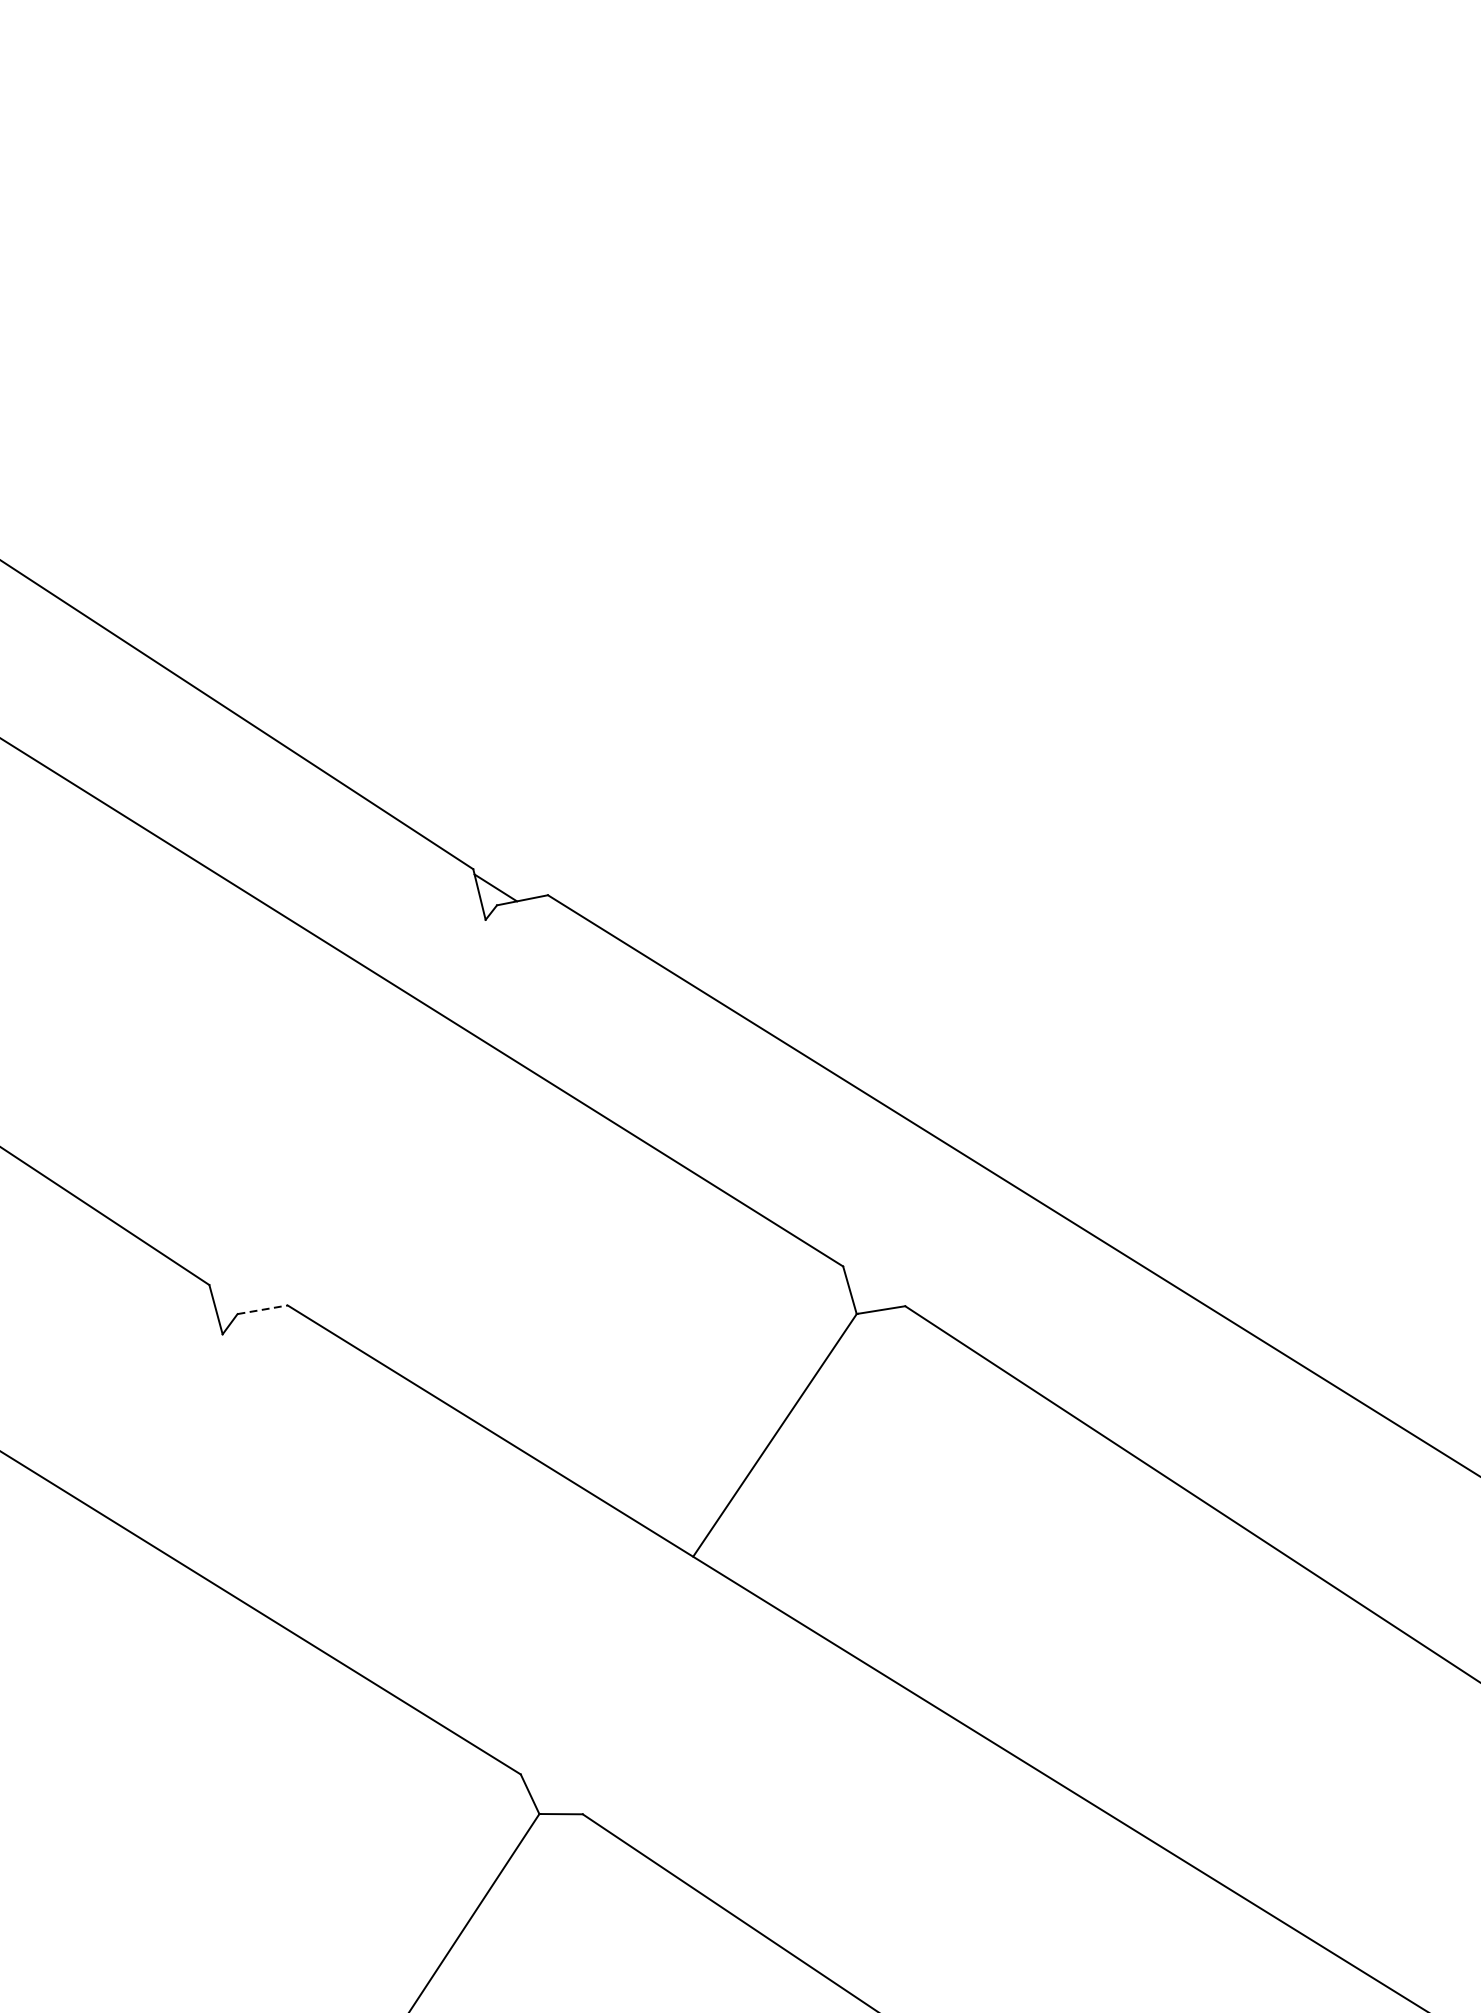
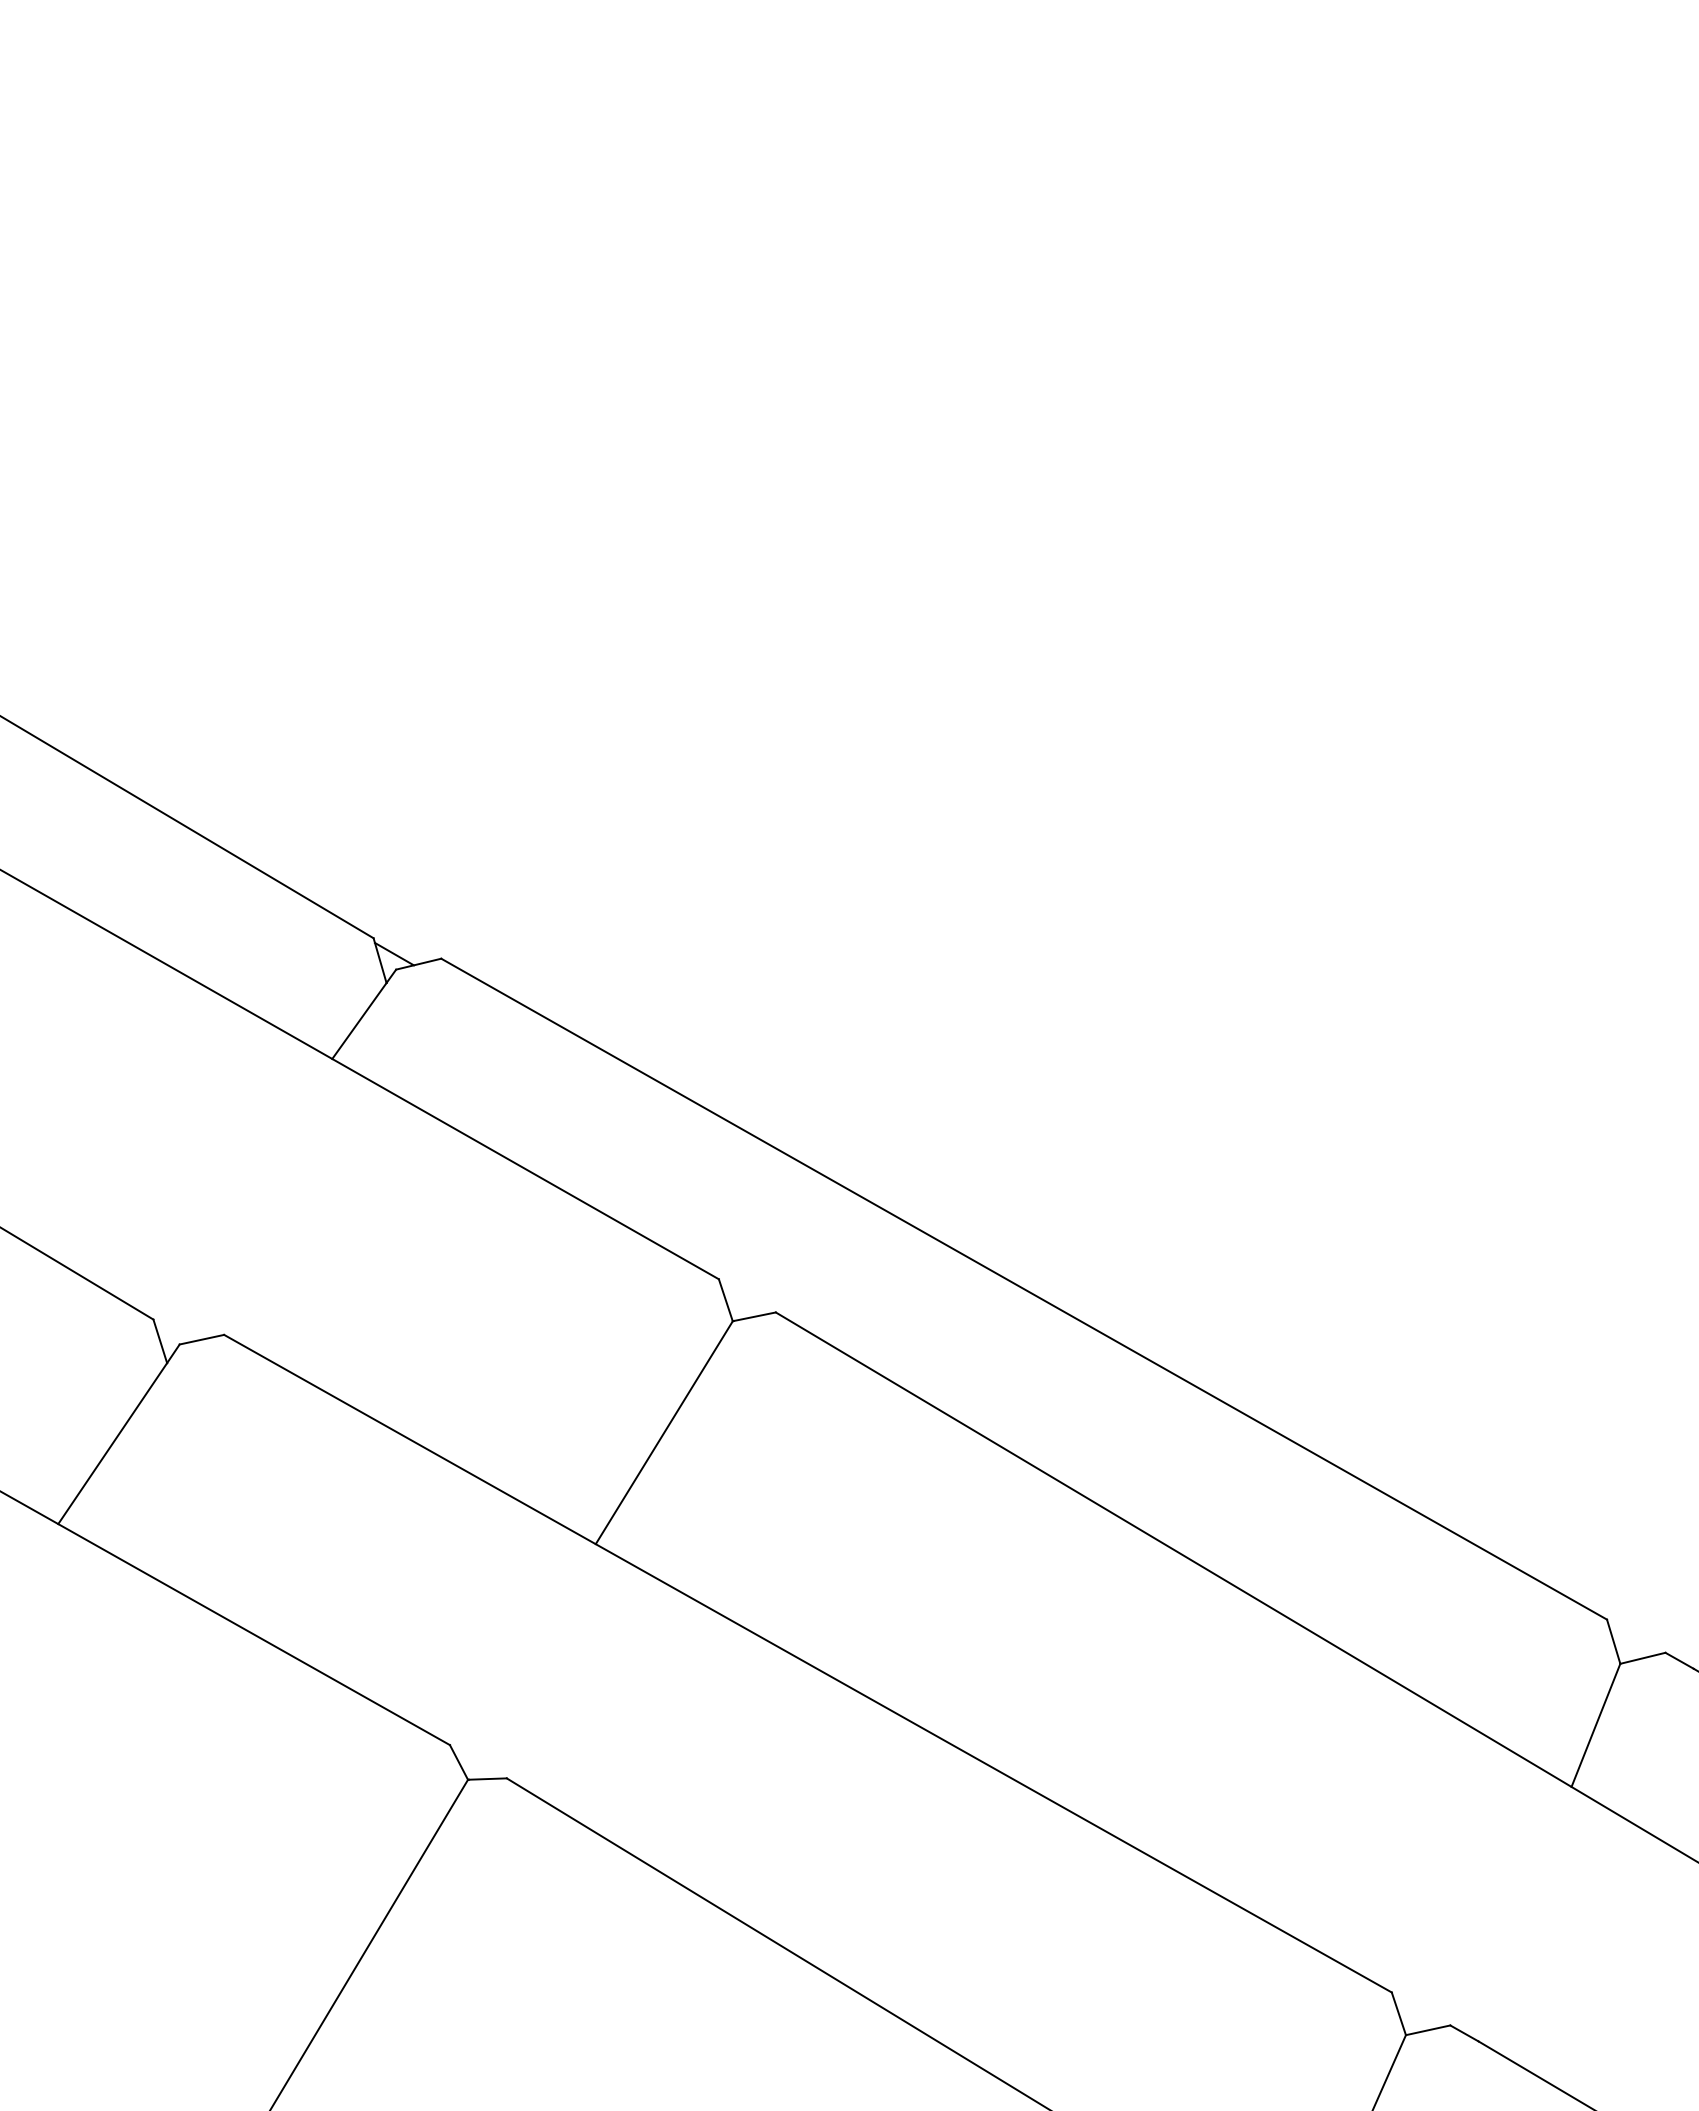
line: (453, 961) -> (359, 1021), added
line: (262, 1309) -> (201, 1339), dashed -> solid
line: (157, 1421) -> (112, 1443), added

